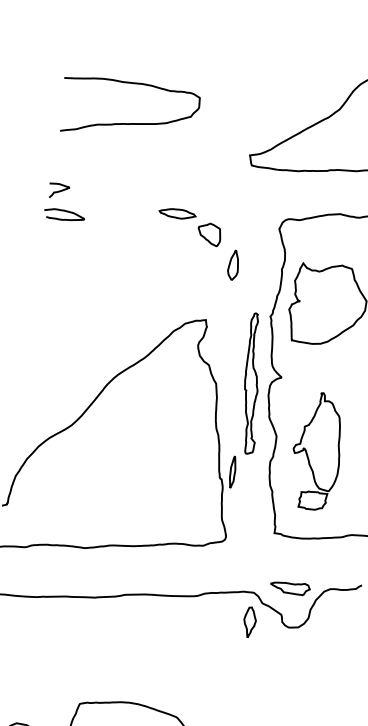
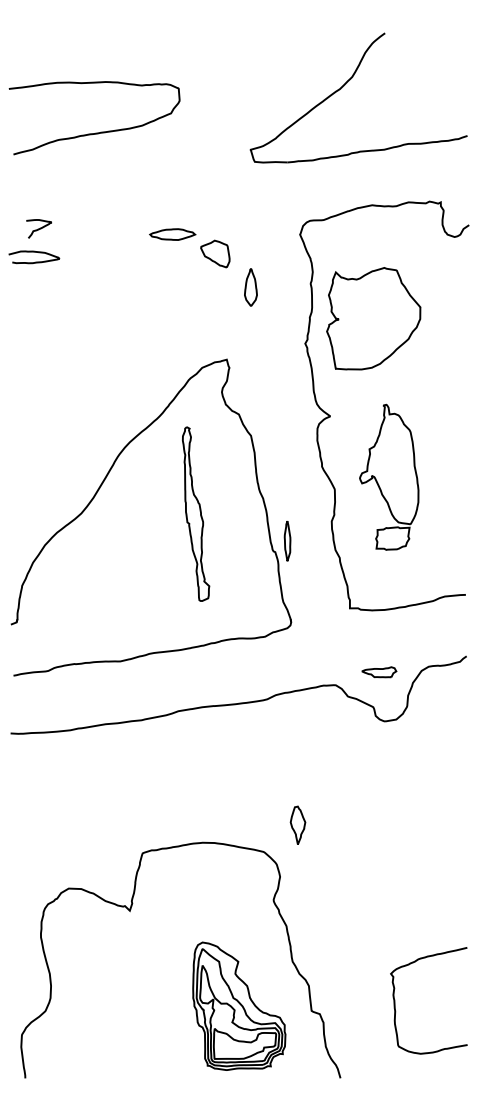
curve: (58, 190) -> (38, 228), moved
part: (253, 383) -> (196, 513), moved
part: (317, 450) -> (389, 476), moved
part: (290, 587) -> (379, 672), size x0.7
part: (249, 621) -> (297, 824), moved

